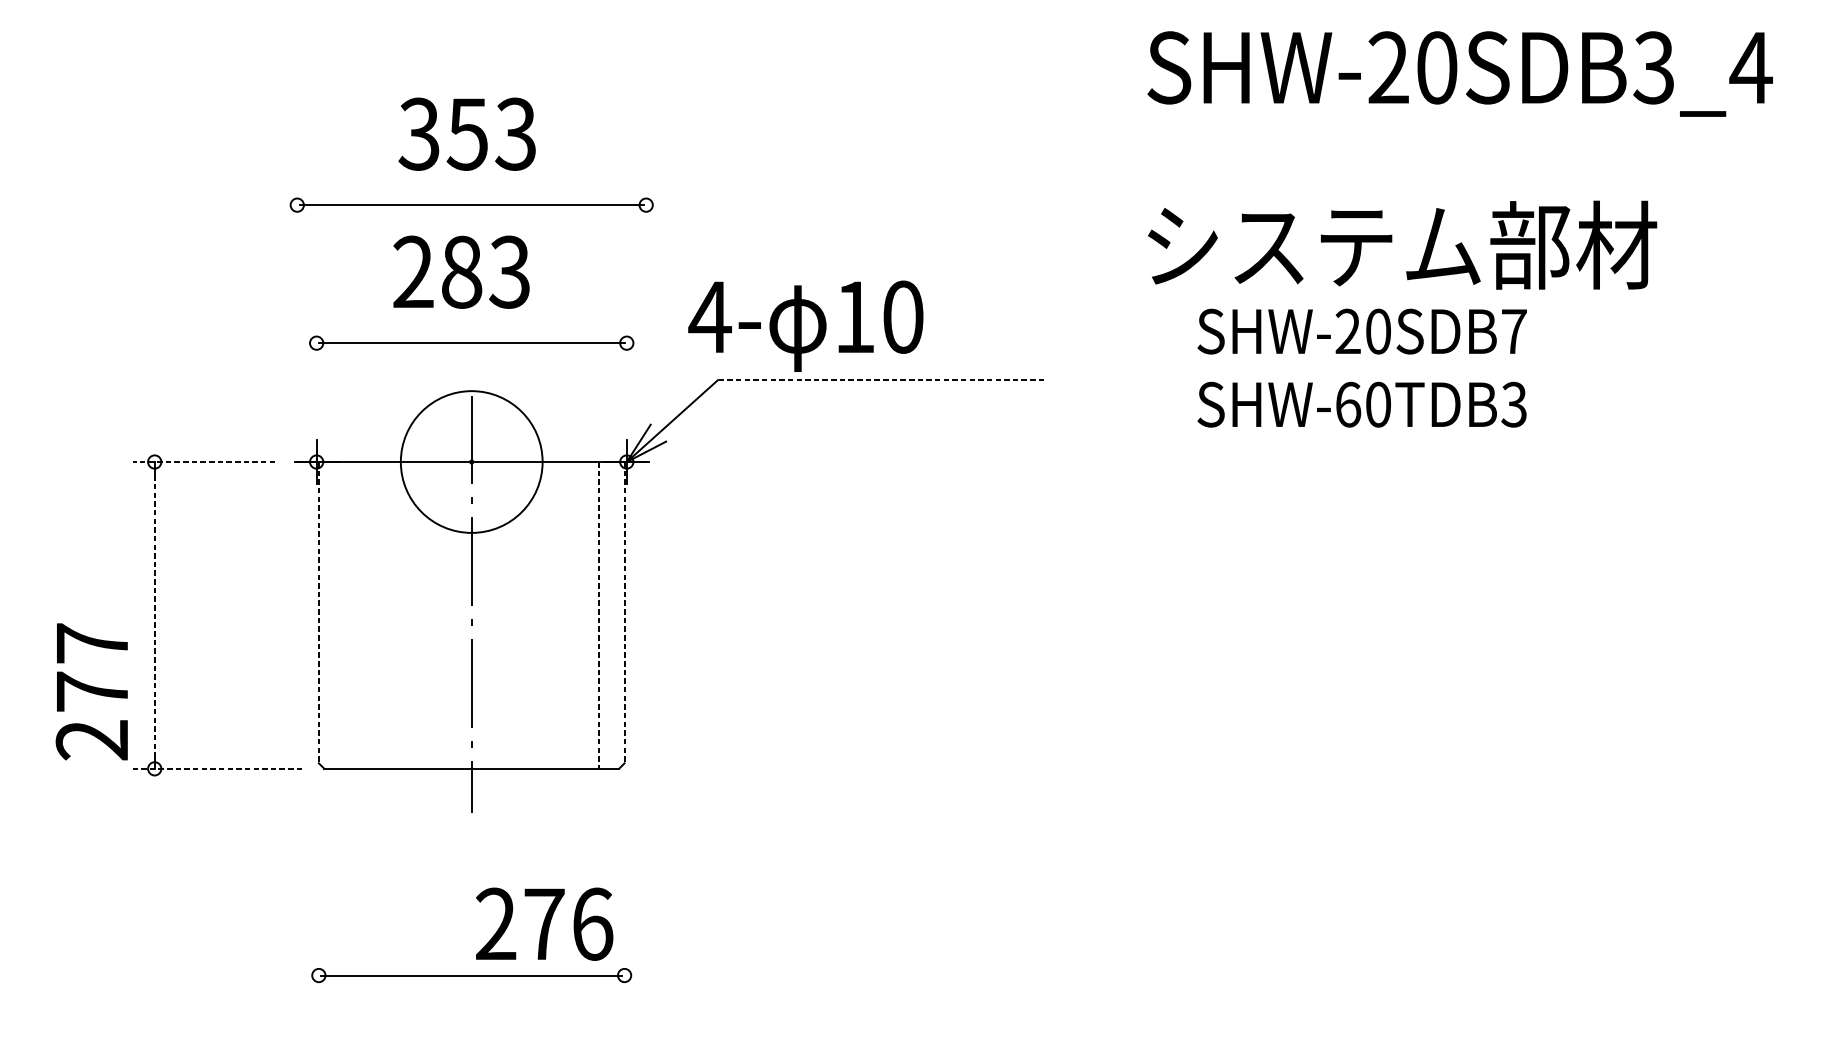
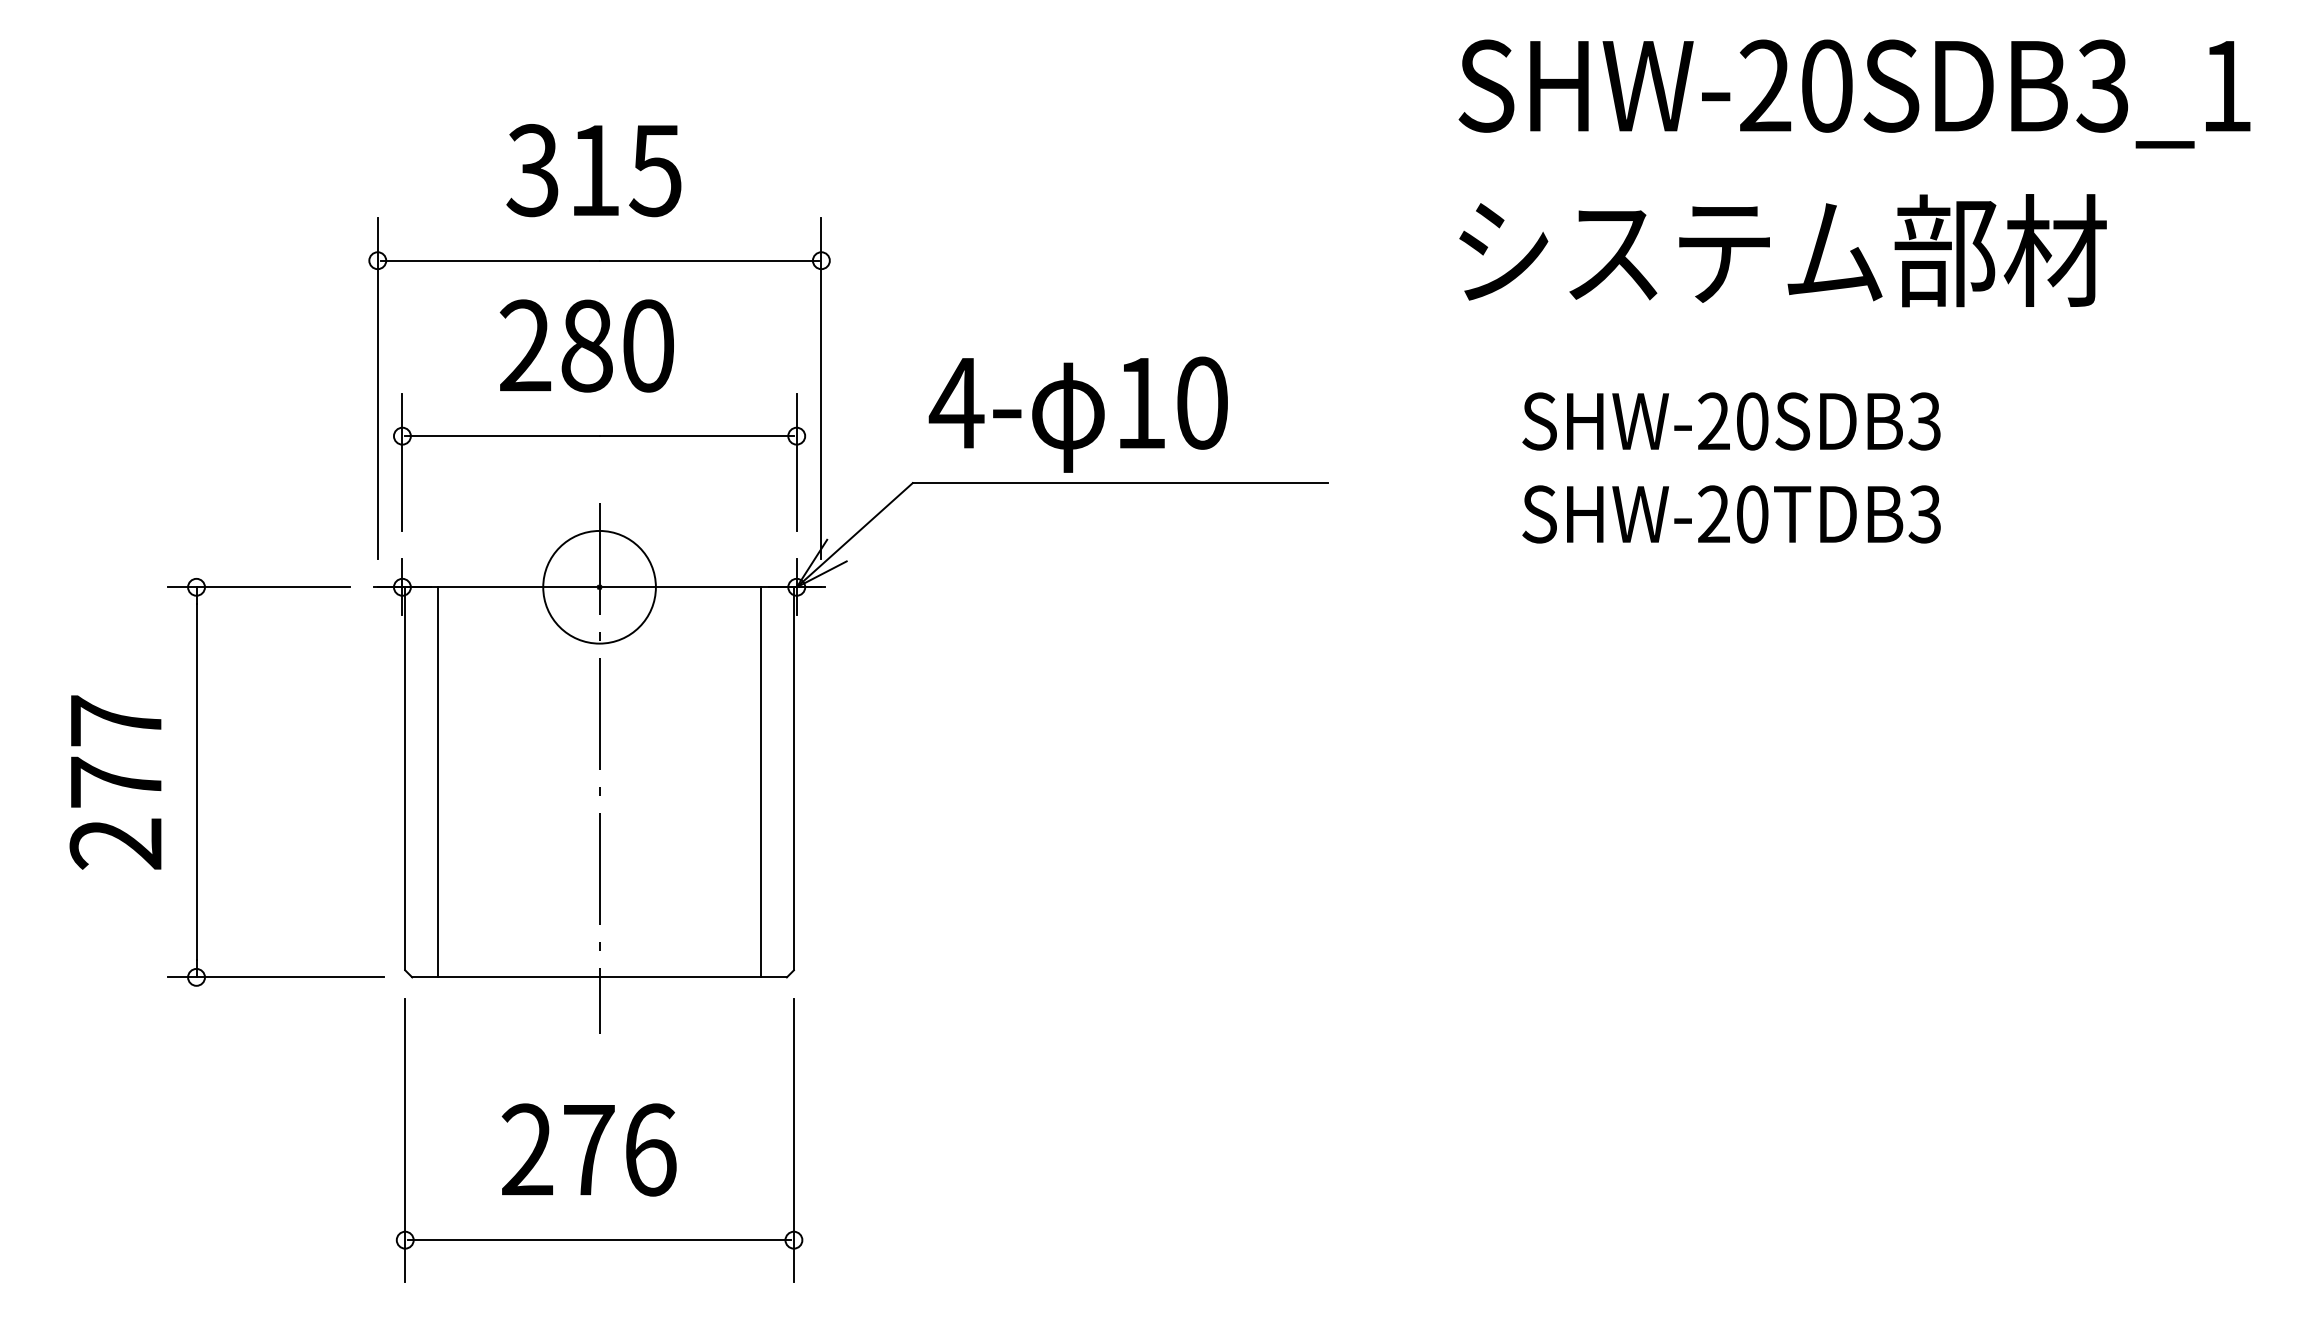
text: (1751, 68) -> (2226, 86), SHW-20SDB3_4 -> SHW-20SDB3_1
text: (491, 134) -> (624, 170), 353 -> 315
text: (1402, 245) -> (1782, 250), moved
text: (509, 271) -> (647, 345), 283 -> 280
line: (297, 305) -> (377, 388), added
line: (646, 305) -> (821, 388), added
text: (805, 326) -> (1077, 414), moved
text: (1513, 331) -> (1924, 421), SHW-20SDB7 -> SHW-20SDB3
line: (316, 363) -> (402, 461), added
line: (626, 363) -> (796, 461), added
line: (880, 380) -> (1119, 483), dashed -> solid
text: (1348, 404) -> (1714, 514), SHW-60TDB3 -> SHW-20TDB3
circle: (471, 461) -> (599, 586), size x0.62
line: (203, 462) -> (258, 587), dashed -> solid
line: (319, 612) -> (405, 778), dashed -> solid
line: (624, 612) -> (793, 778), dashed -> solid
line: (154, 615) -> (196, 782), dashed -> solid
line: (345, 615) -> (438, 782), added
line: (598, 615) -> (760, 782), dashed -> solid
text: (91, 691) -> (115, 782), moved
line: (217, 768) -> (276, 977), dashed -> solid
line: (319, 897) -> (405, 1140), added
line: (624, 897) -> (793, 1140), added
text: (544, 923) -> (588, 1149), moved

